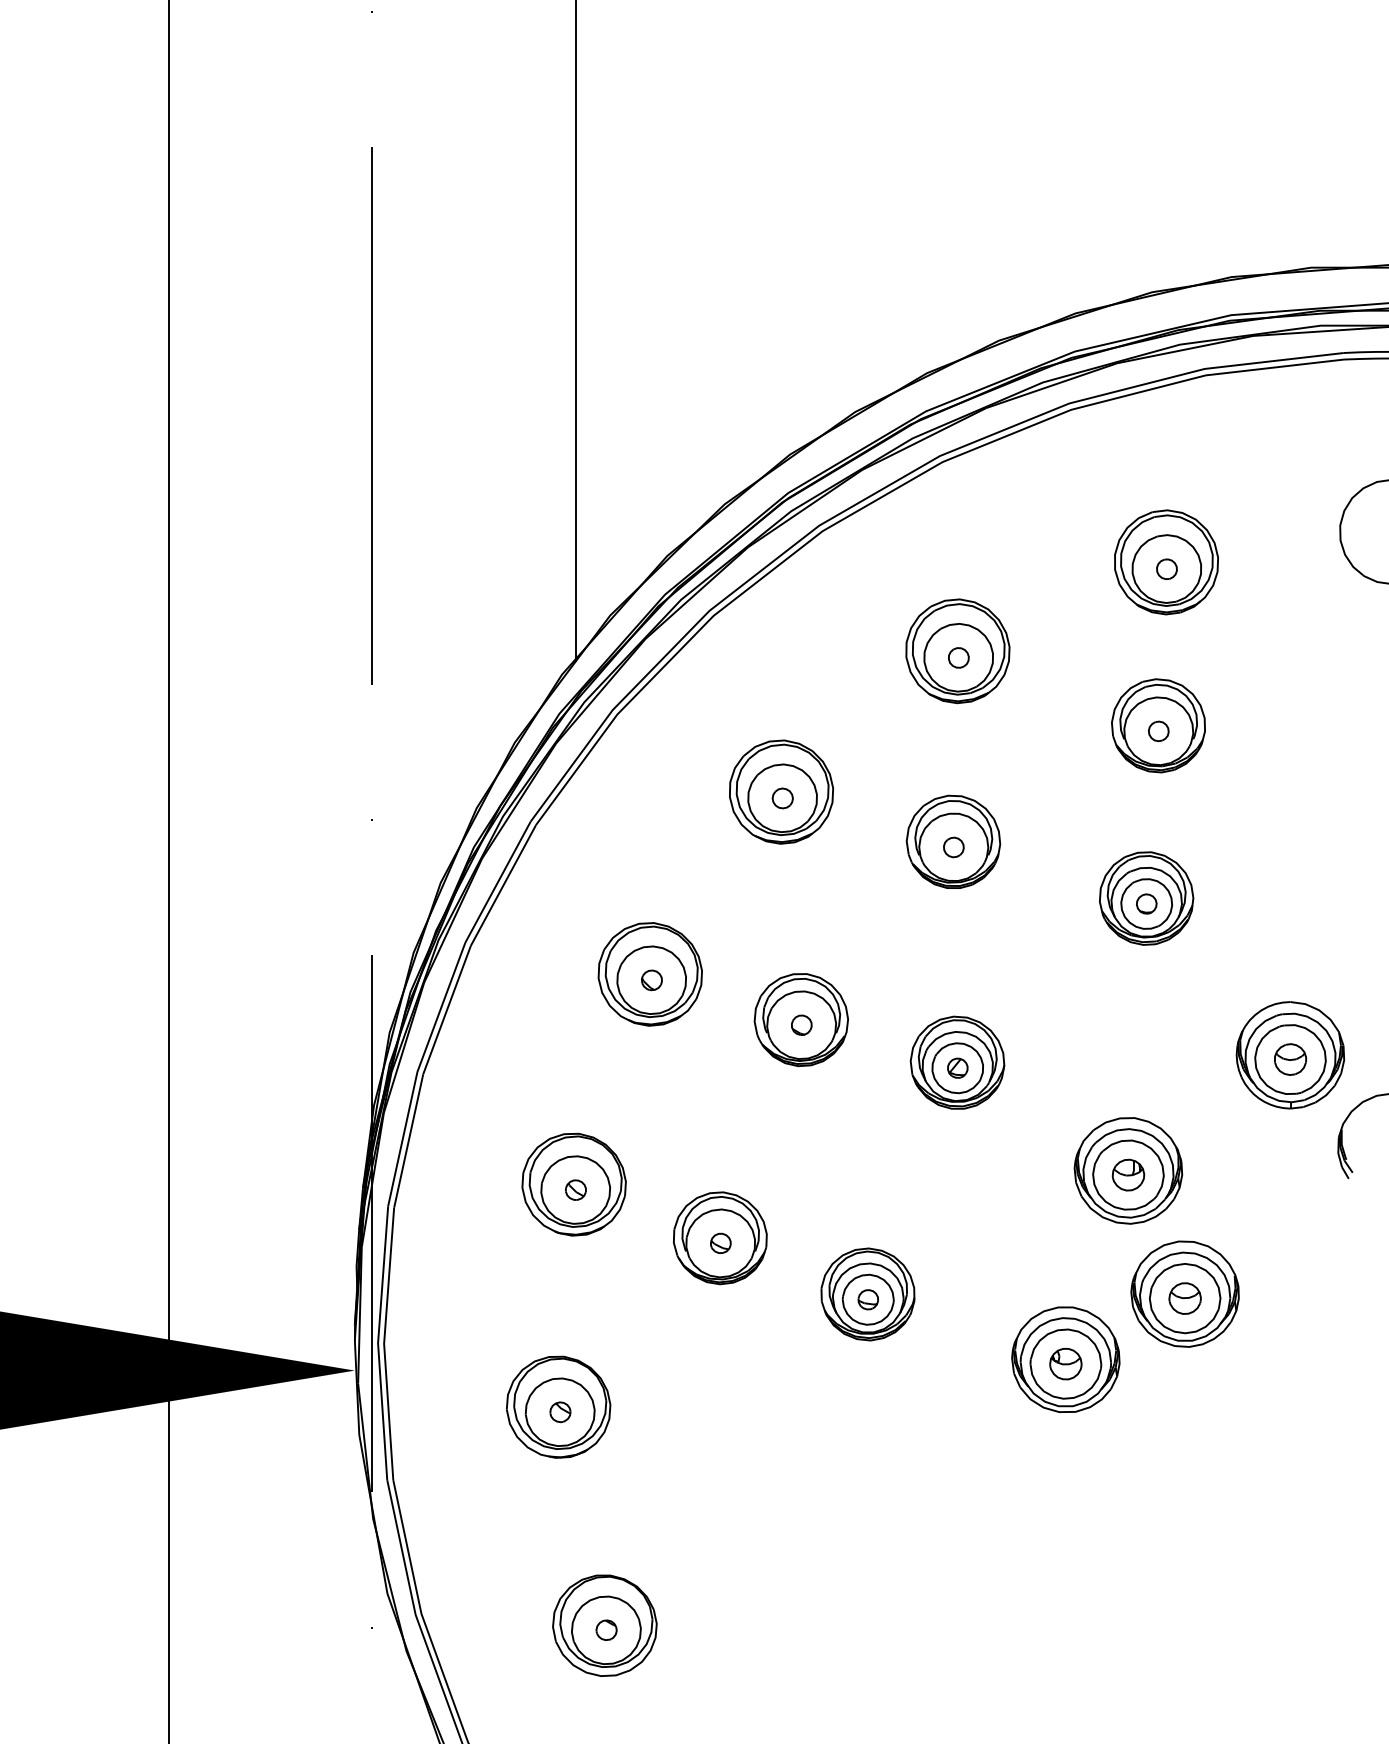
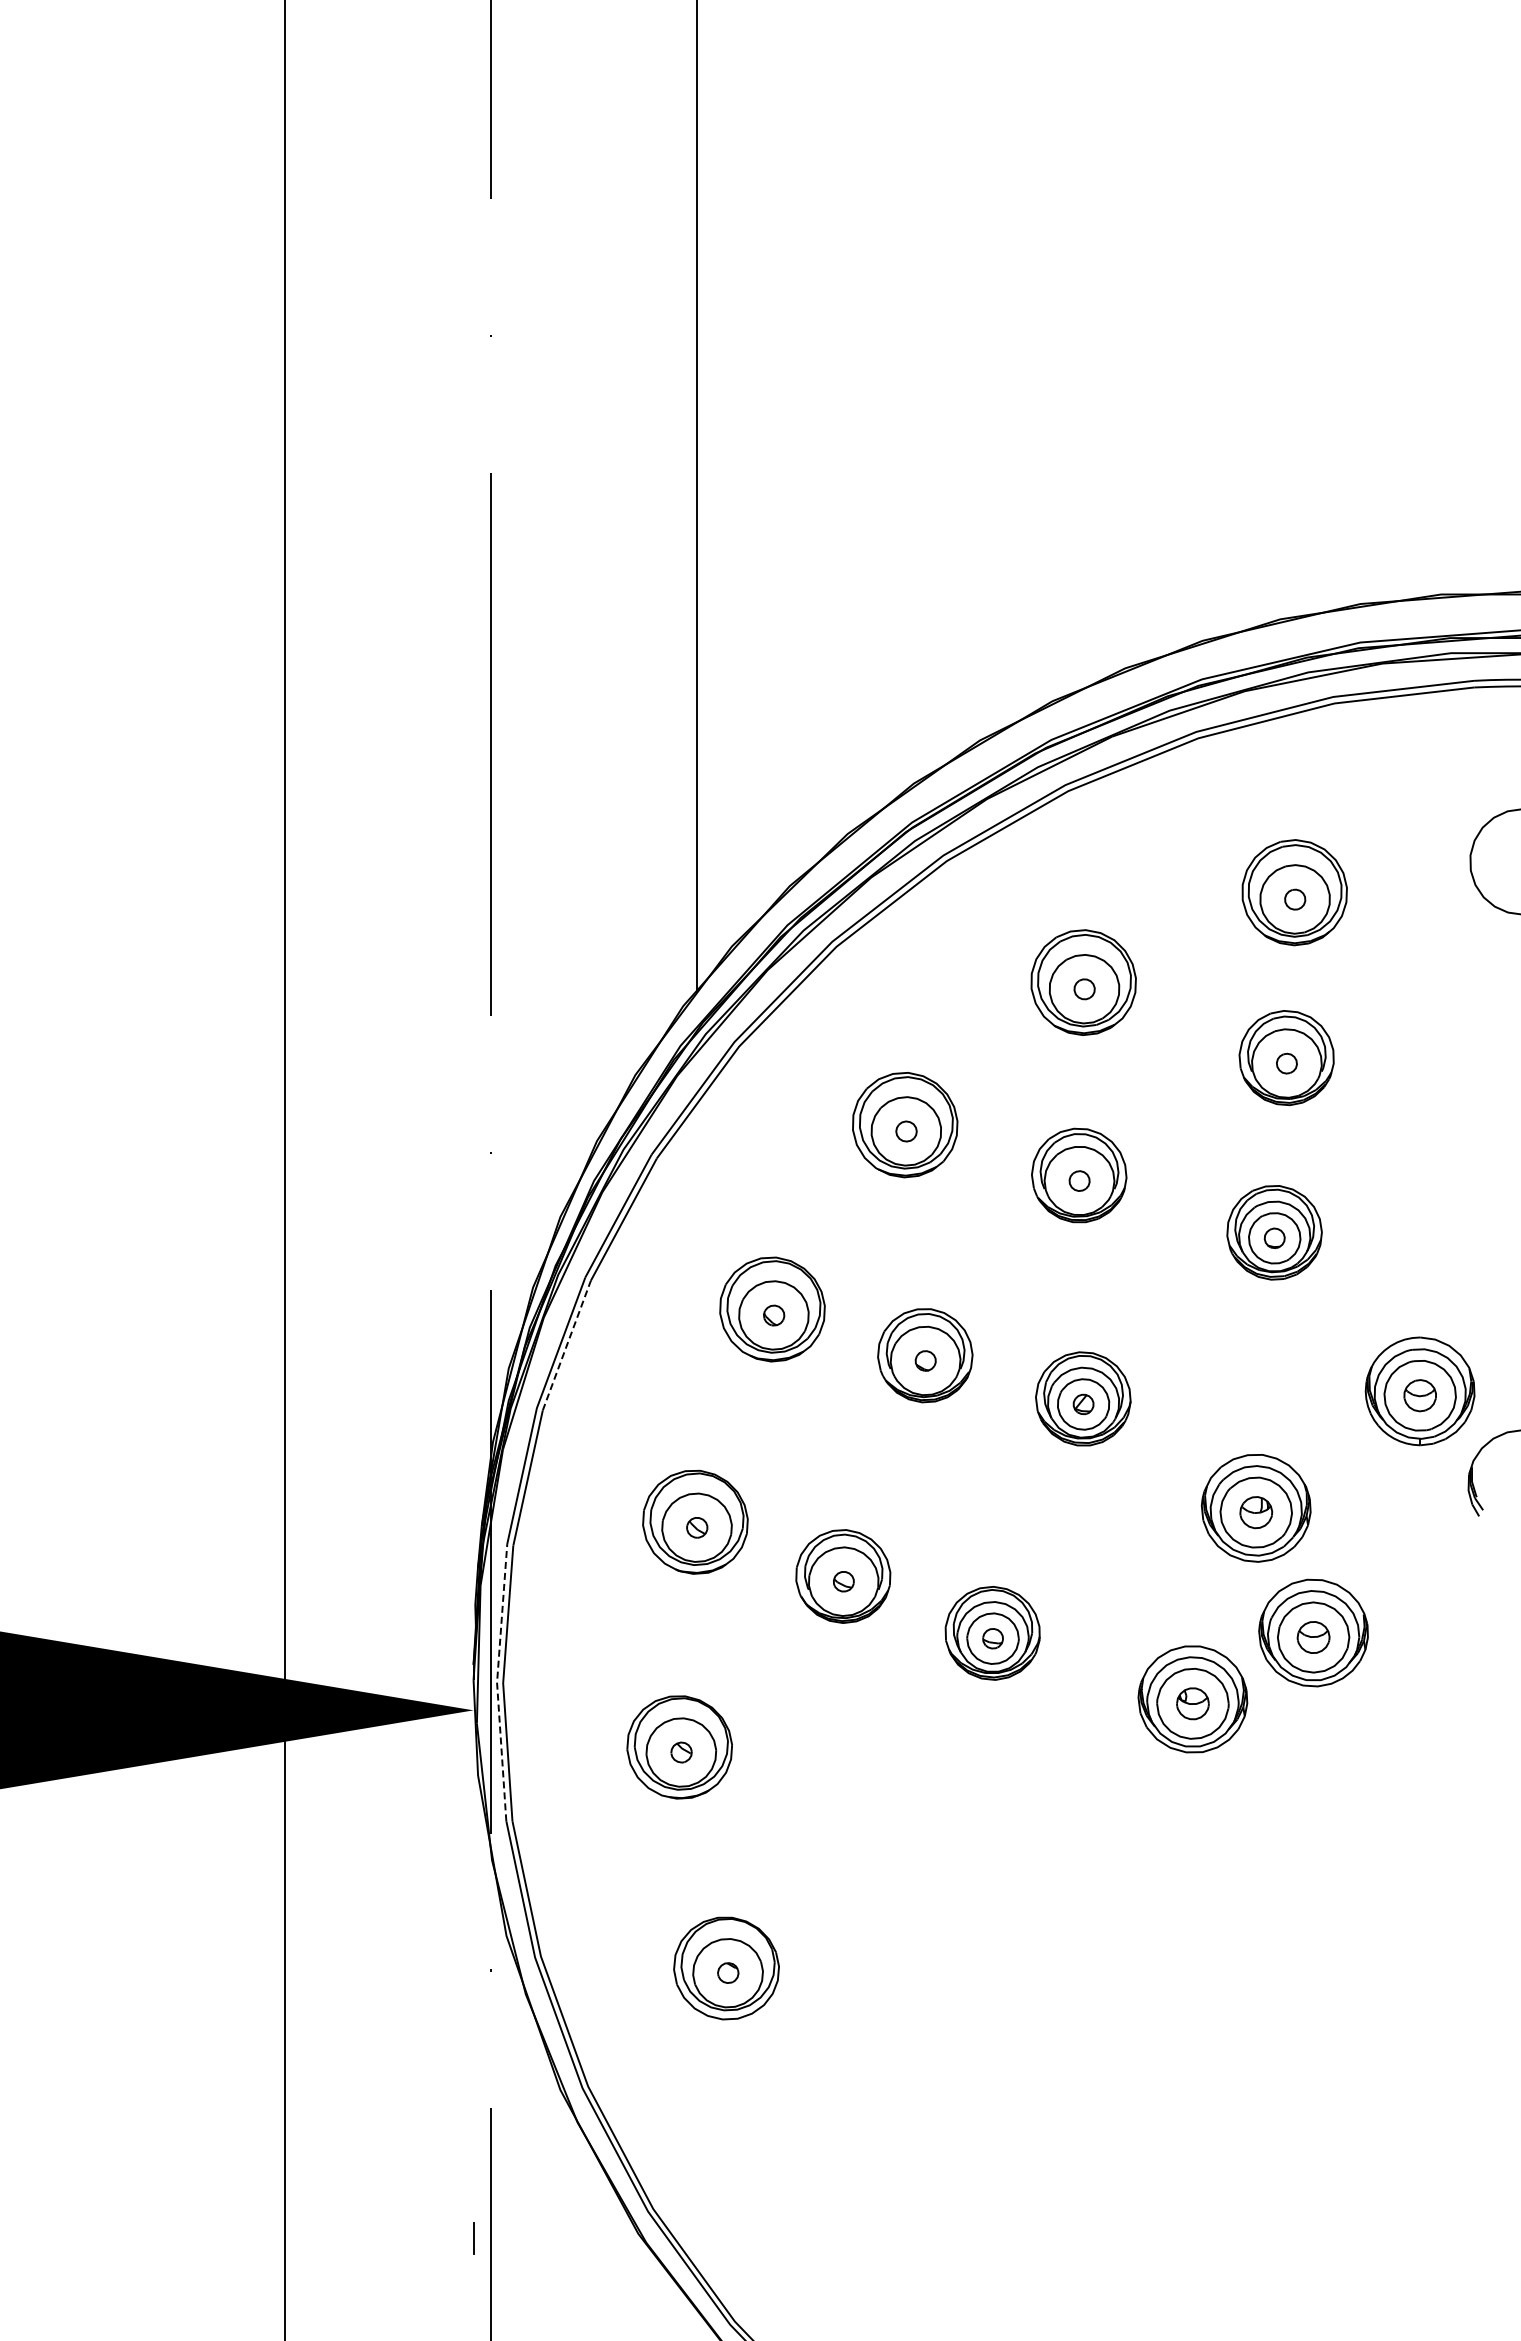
line: (447, 1009) -> (567, 1345), solid -> dashed
line: (378, 1343) -> (497, 1682), solid -> dashed

